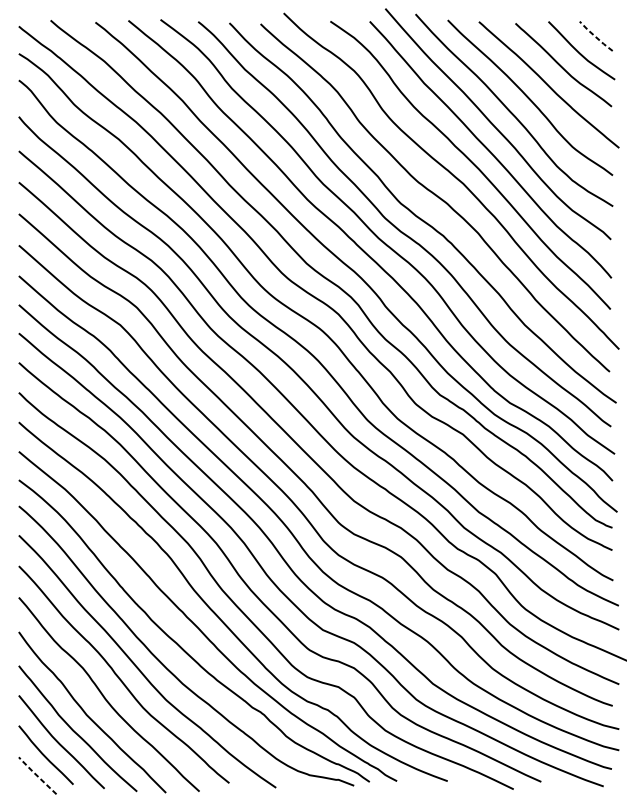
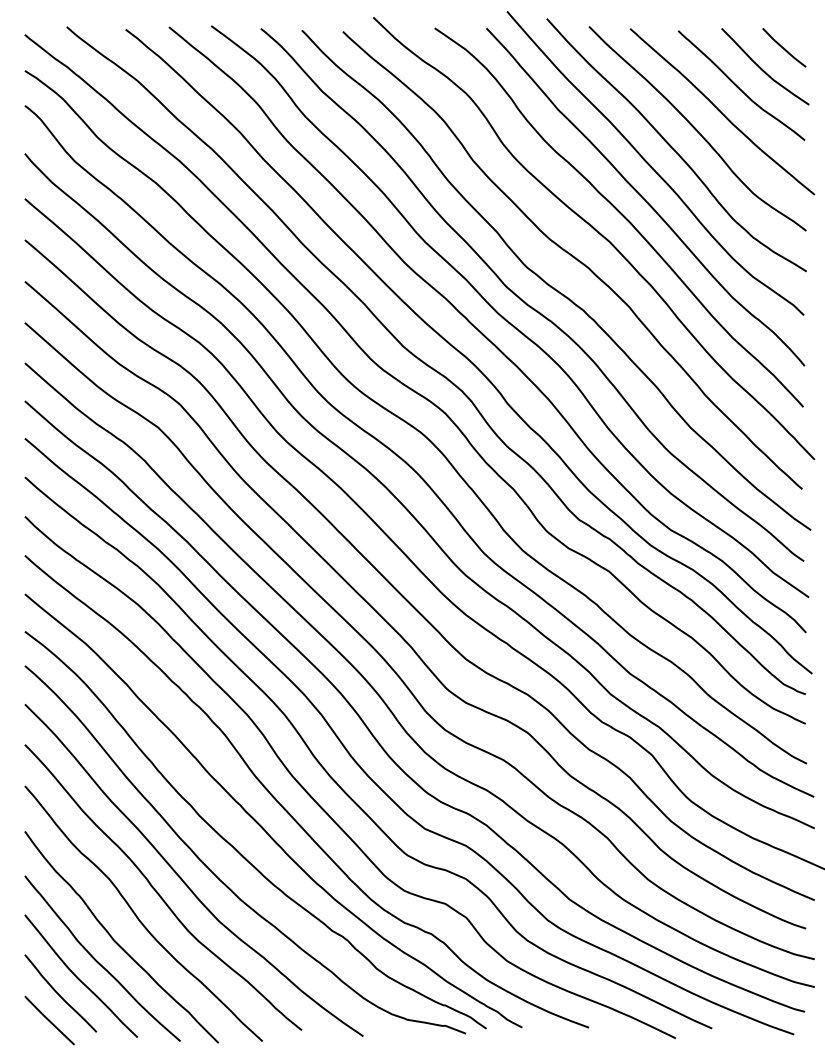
line: (595, 36) -> (783, 48), dashed -> solid
line: (36, 774) -> (48, 1019), dashed -> solid

